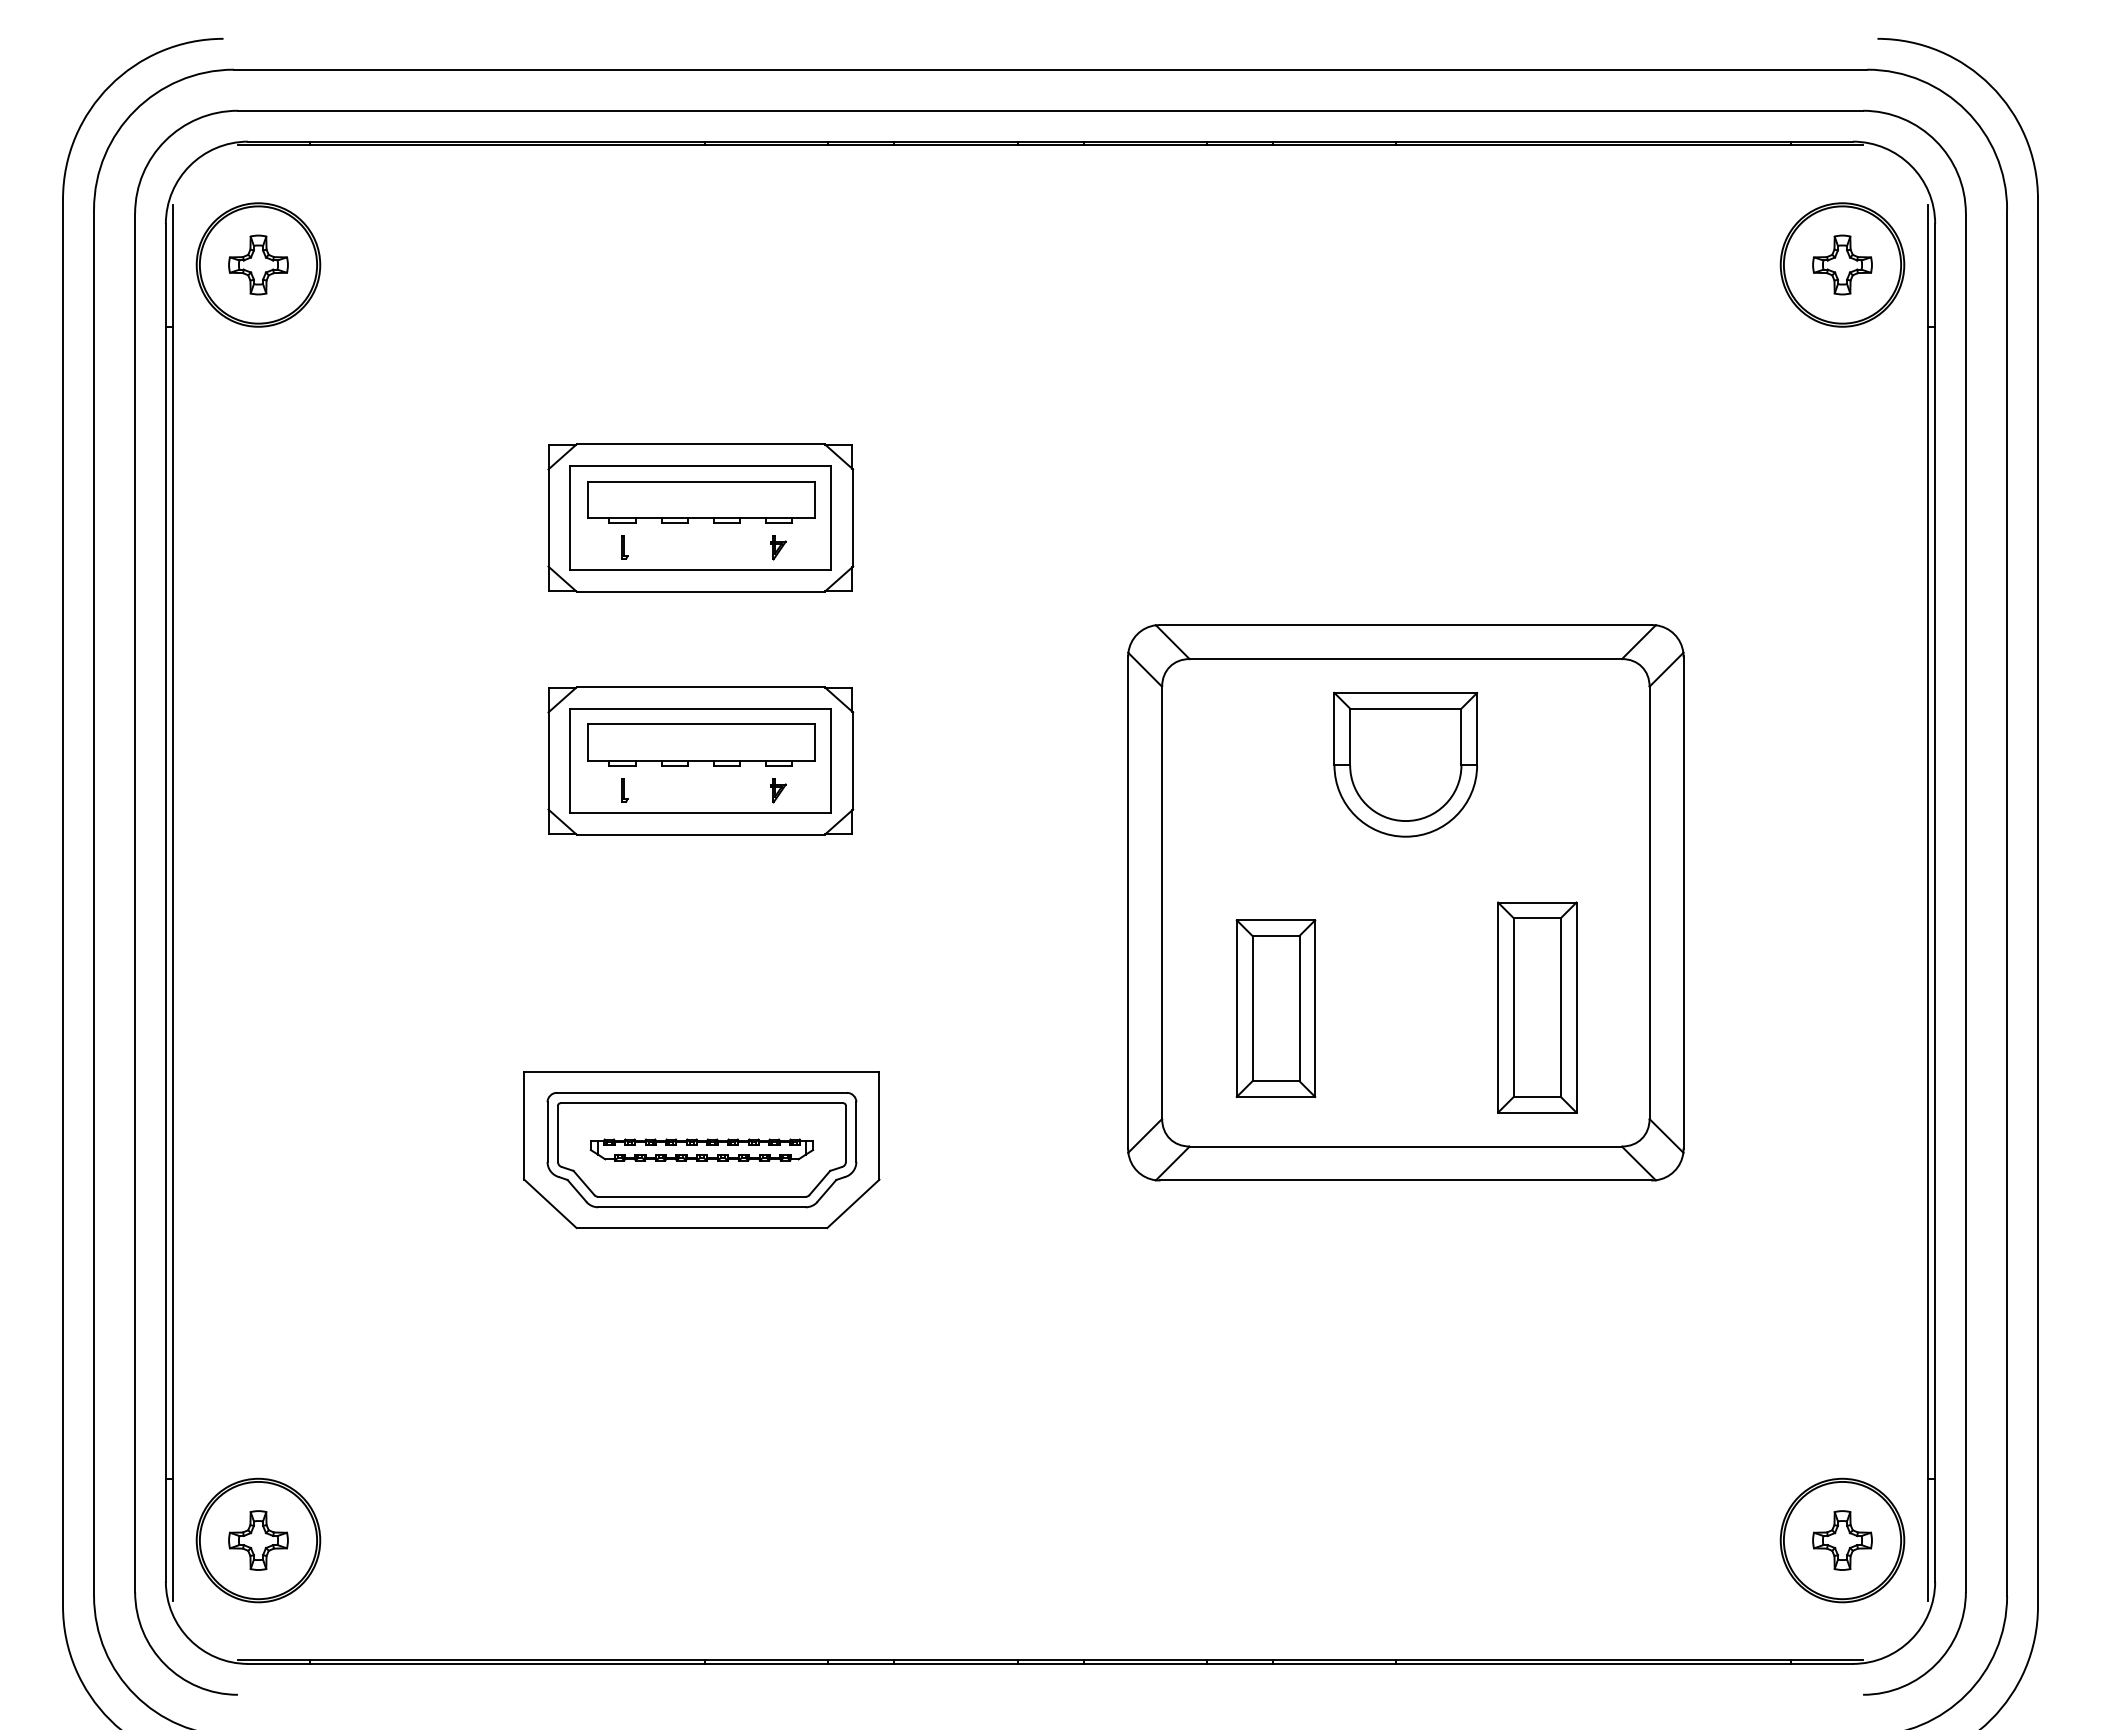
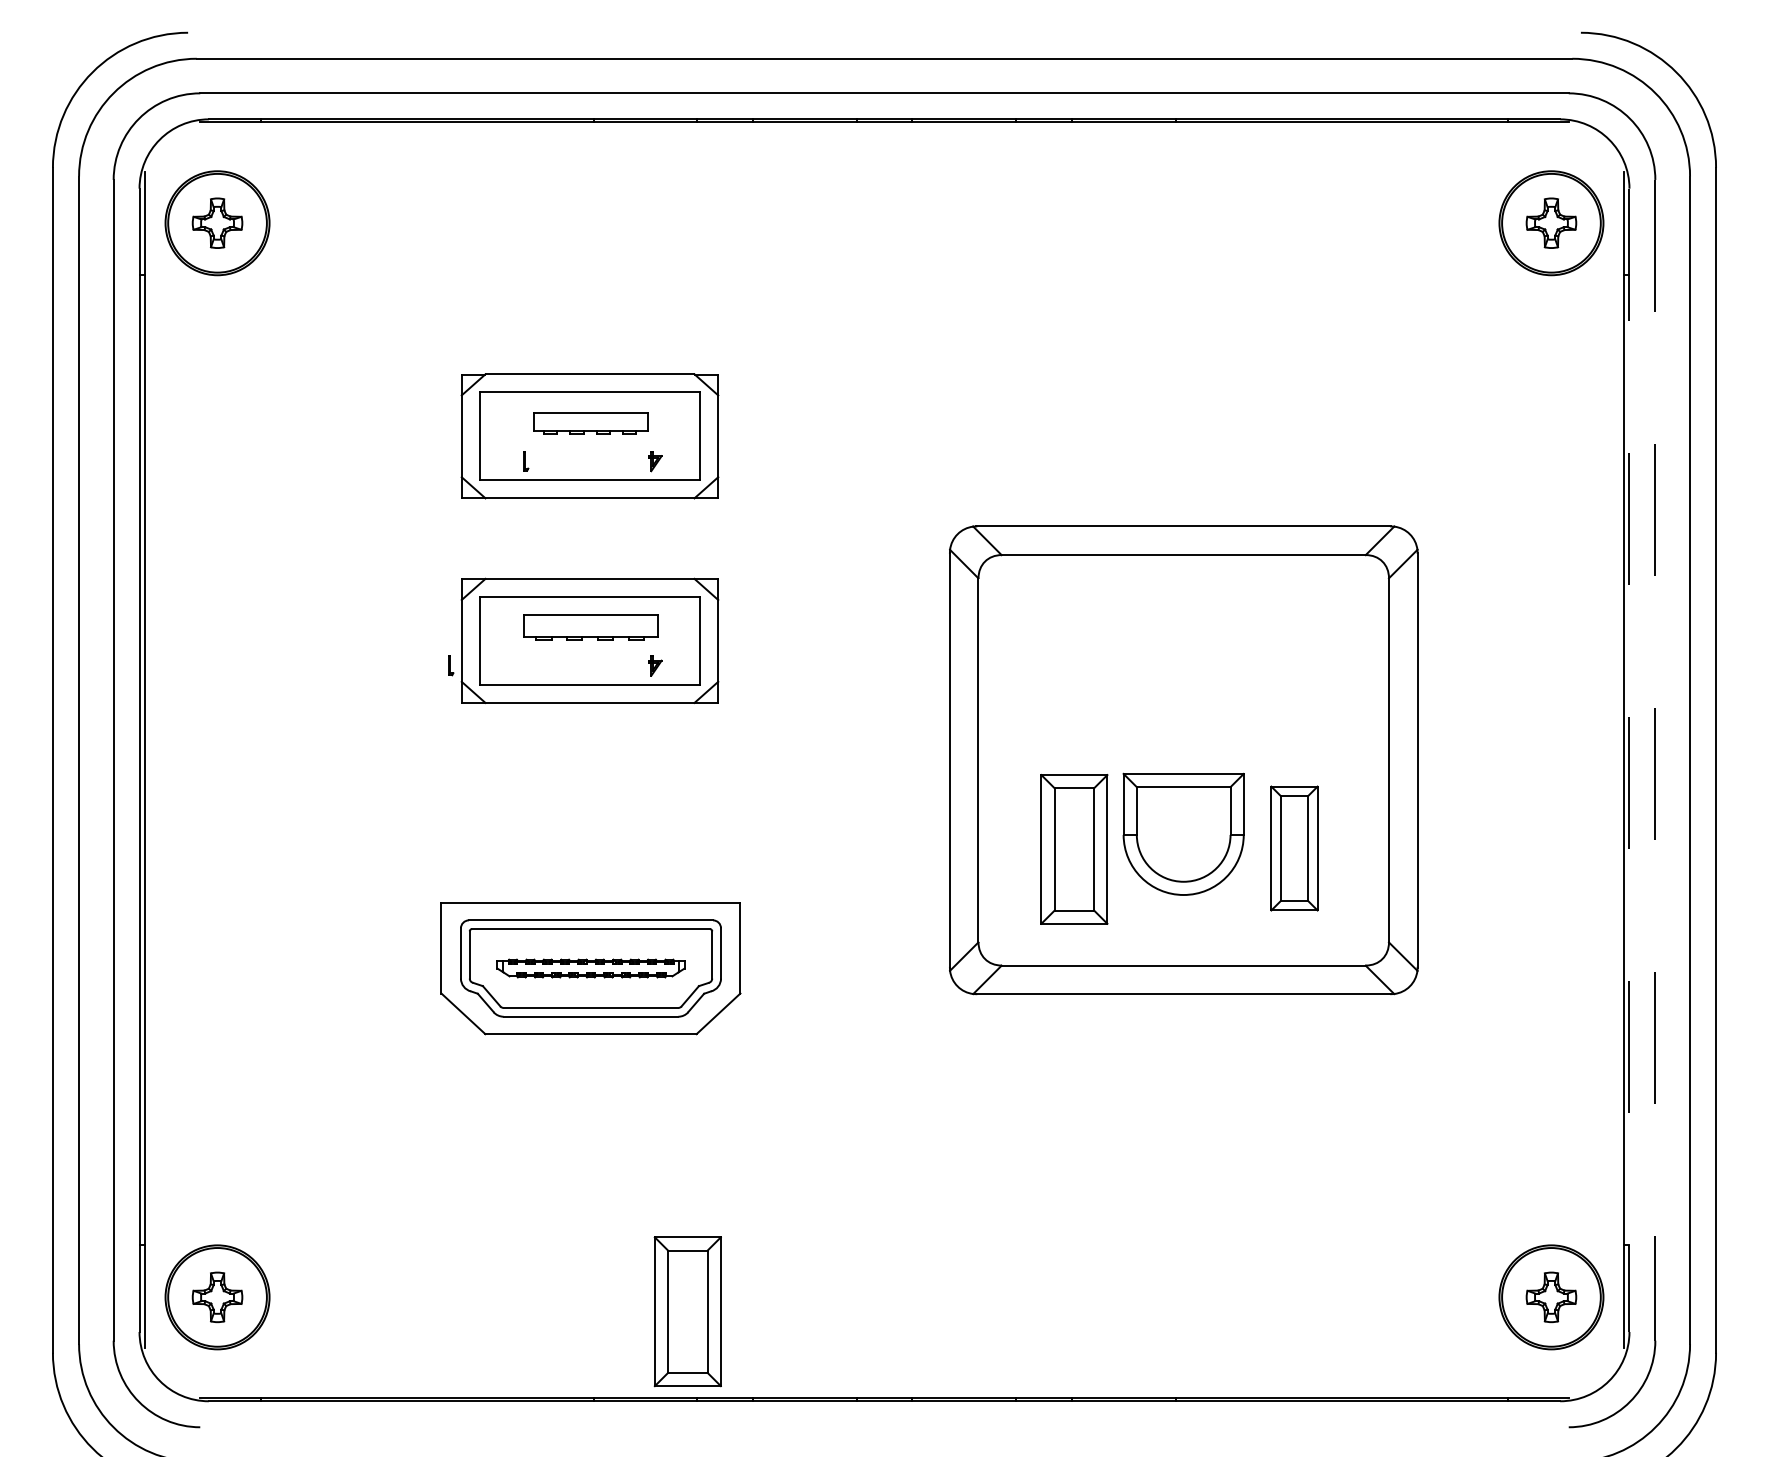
part: (701, 502) -> (590, 423), size x0.6
part: (701, 744) -> (590, 627), size x0.7
part: (1405, 764) -> (1183, 834), moved
part: (624, 790) -> (450, 665), moved
line: (1935, 902) -> (1629, 760), solid -> dashed
line: (1965, 903) -> (1655, 760), solid -> dashed
part: (1537, 1007) -> (1294, 848), size x0.7
part: (816, 1557) -> (687, 1311), added

